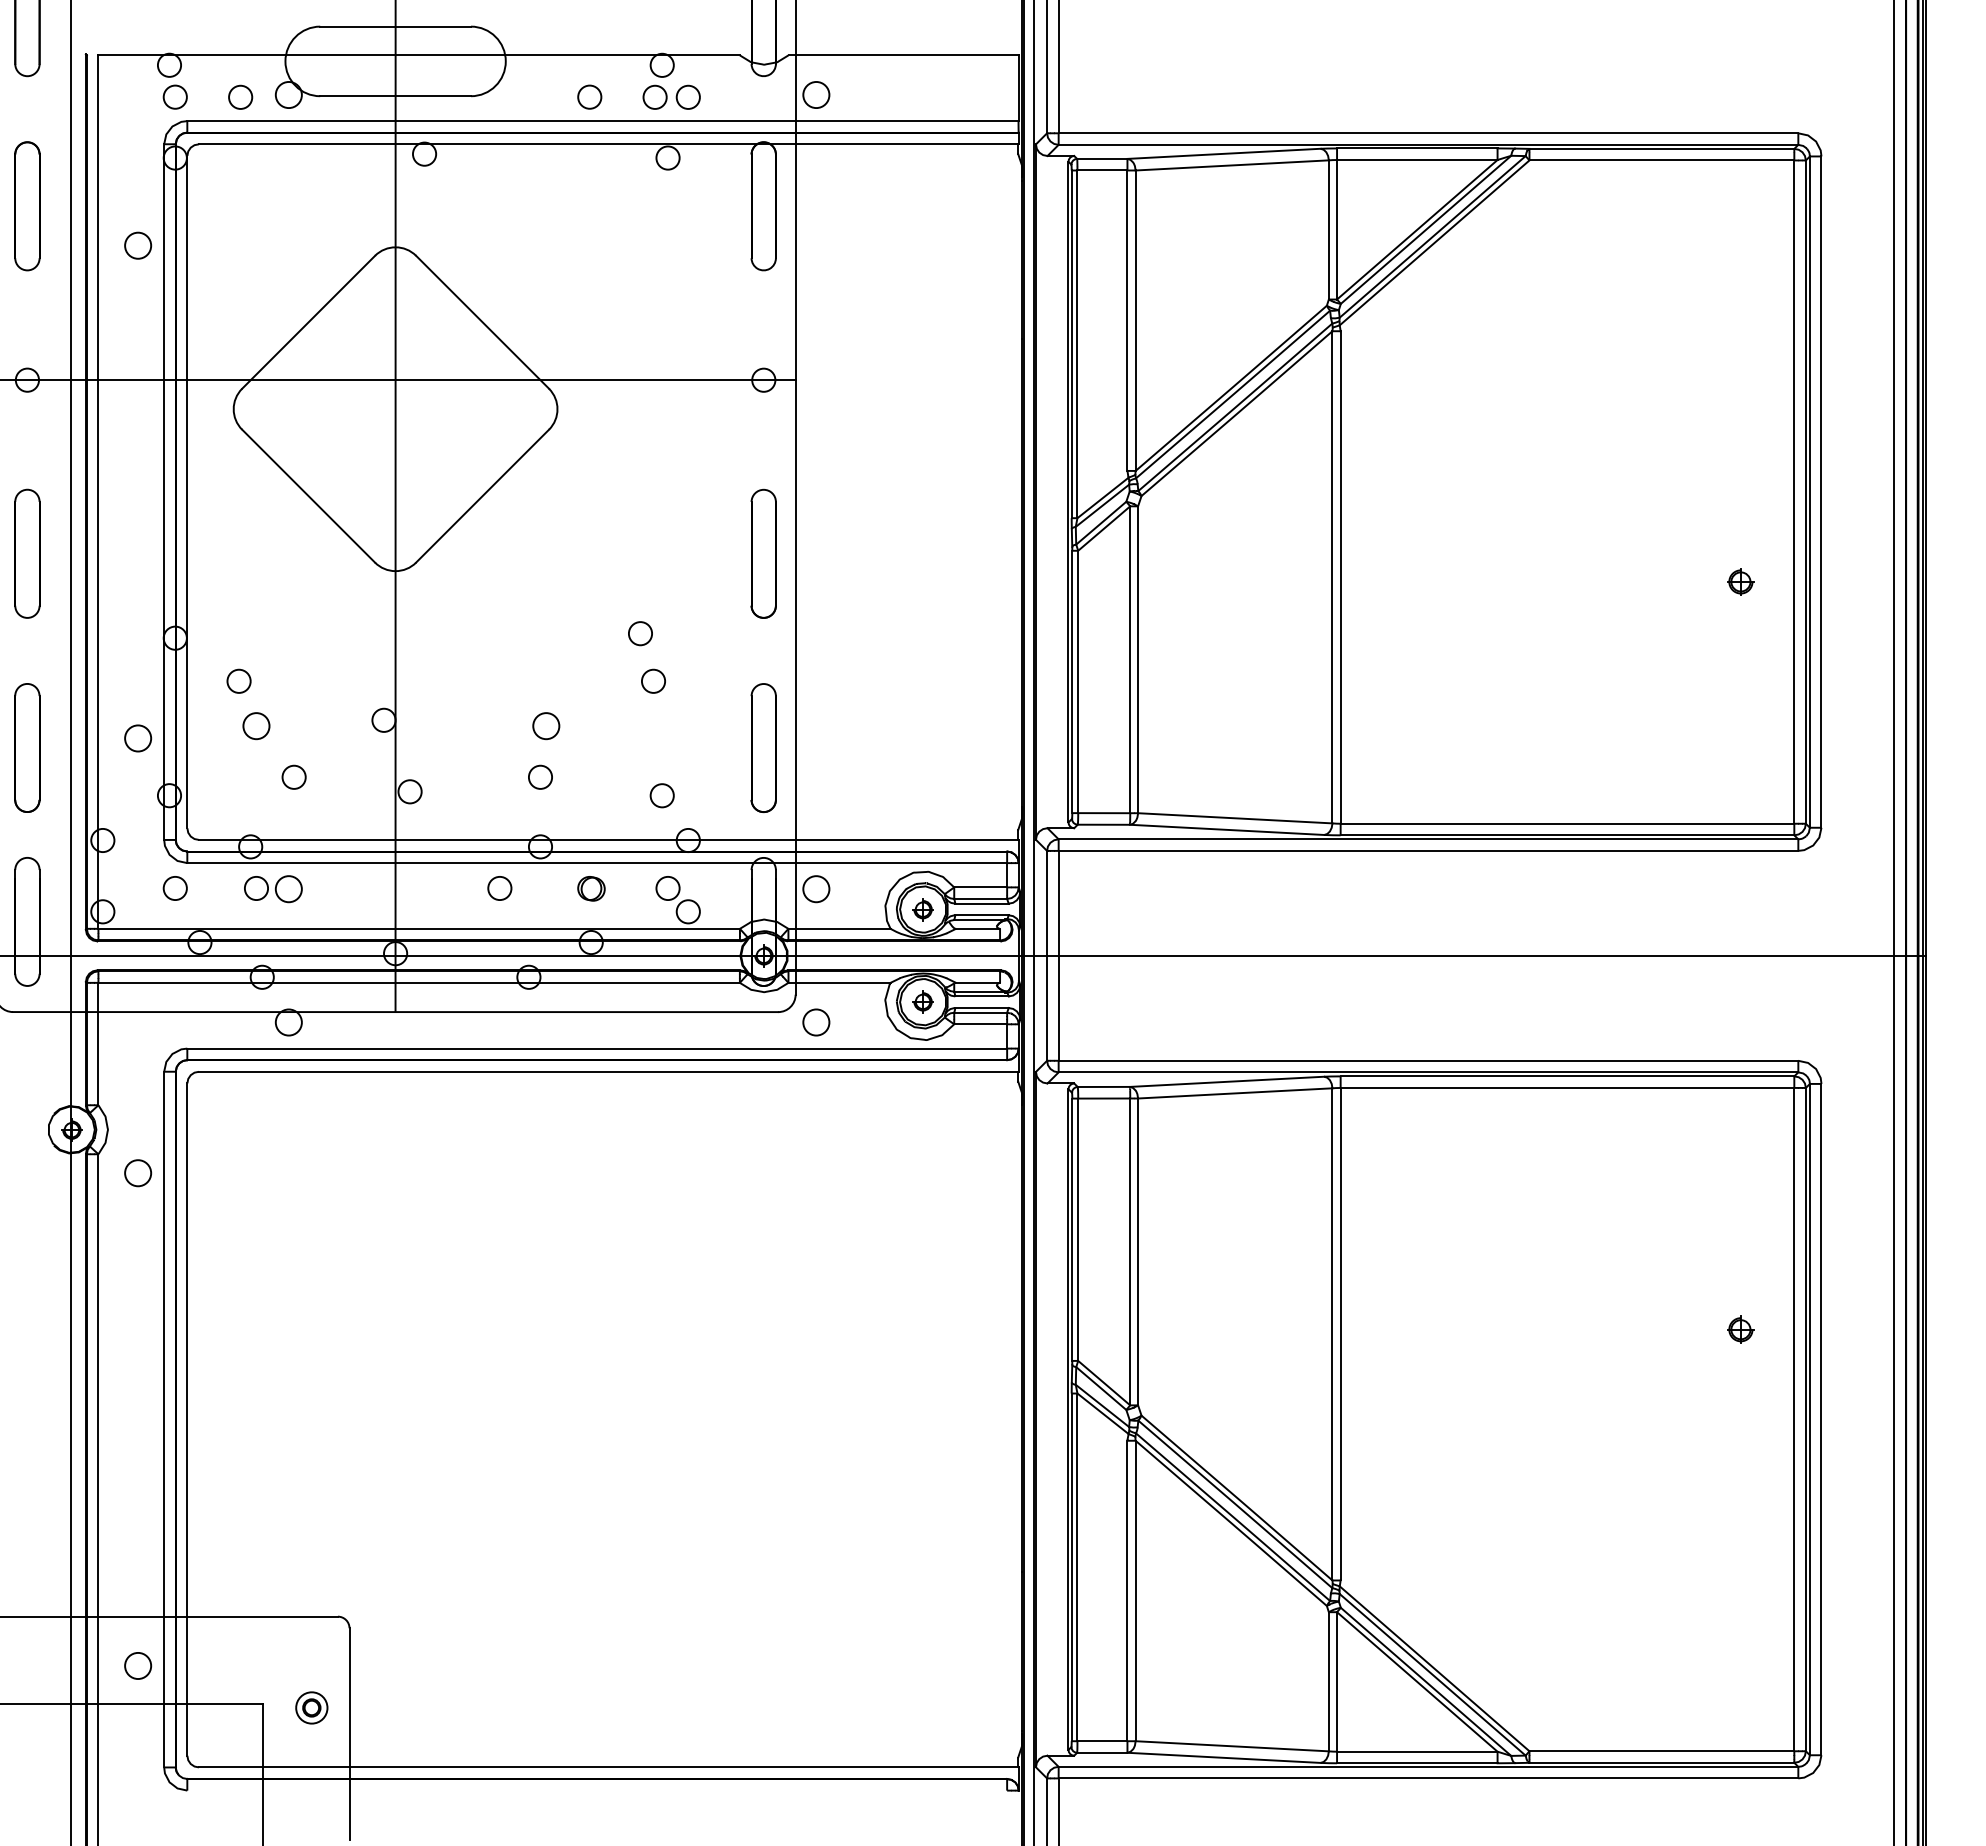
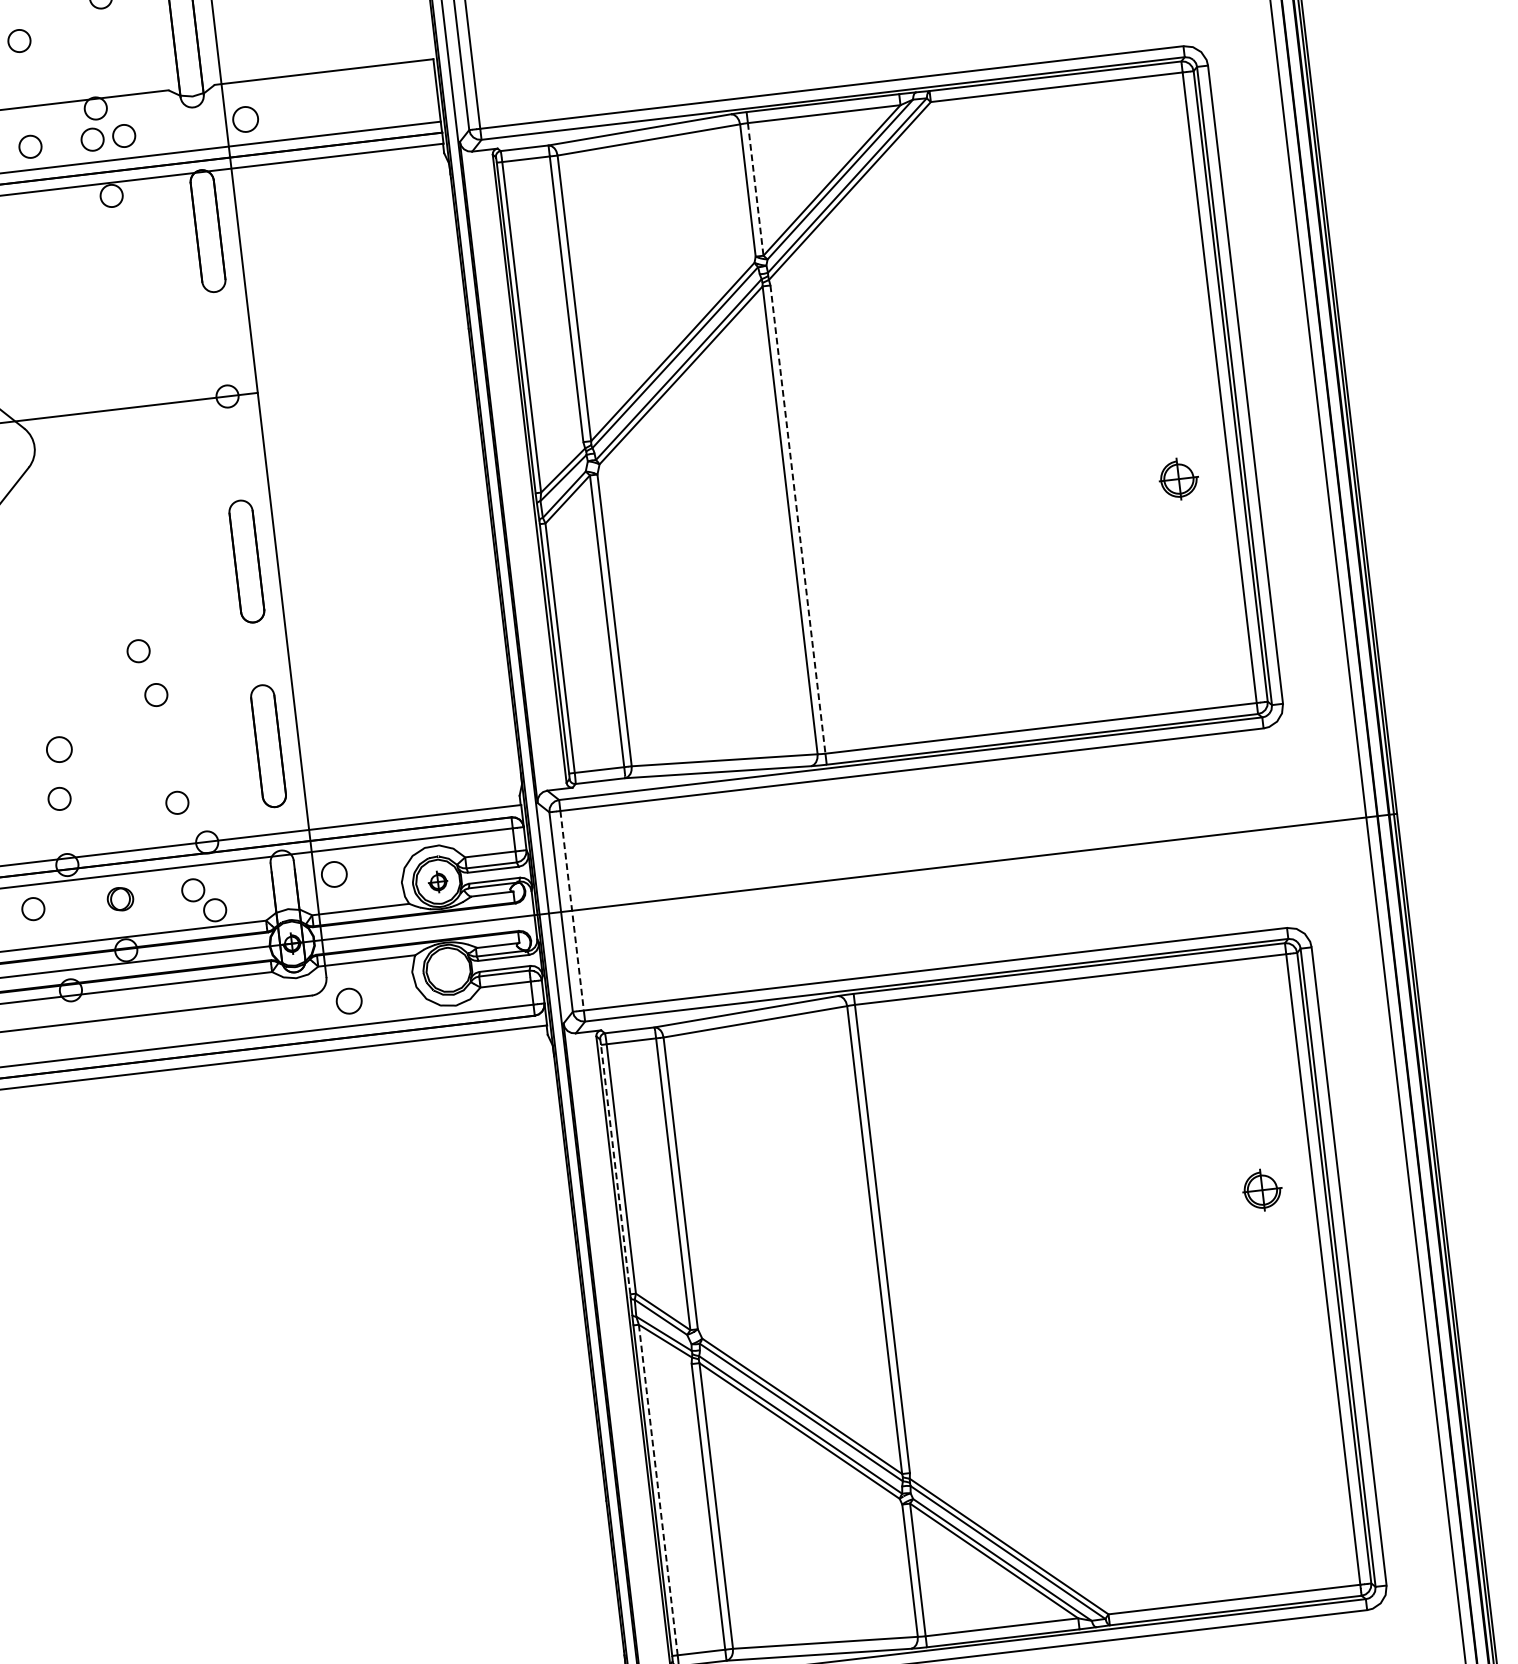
line: (1337, 229) -> (756, 189), solid -> dashed
line: (1340, 577) -> (797, 519), solid -> dashed
part: (1740, 581) -> (1178, 478), size x1.6
line: (1058, 955) -> (571, 910), solid -> dashed
part: (922, 1001) -> (447, 969), removed
line: (1072, 1229) -> (615, 1169), solid -> dashed
part: (1740, 1329) -> (1262, 1189), size x1.6
line: (1077, 1567) -> (658, 1490), solid -> dashed

